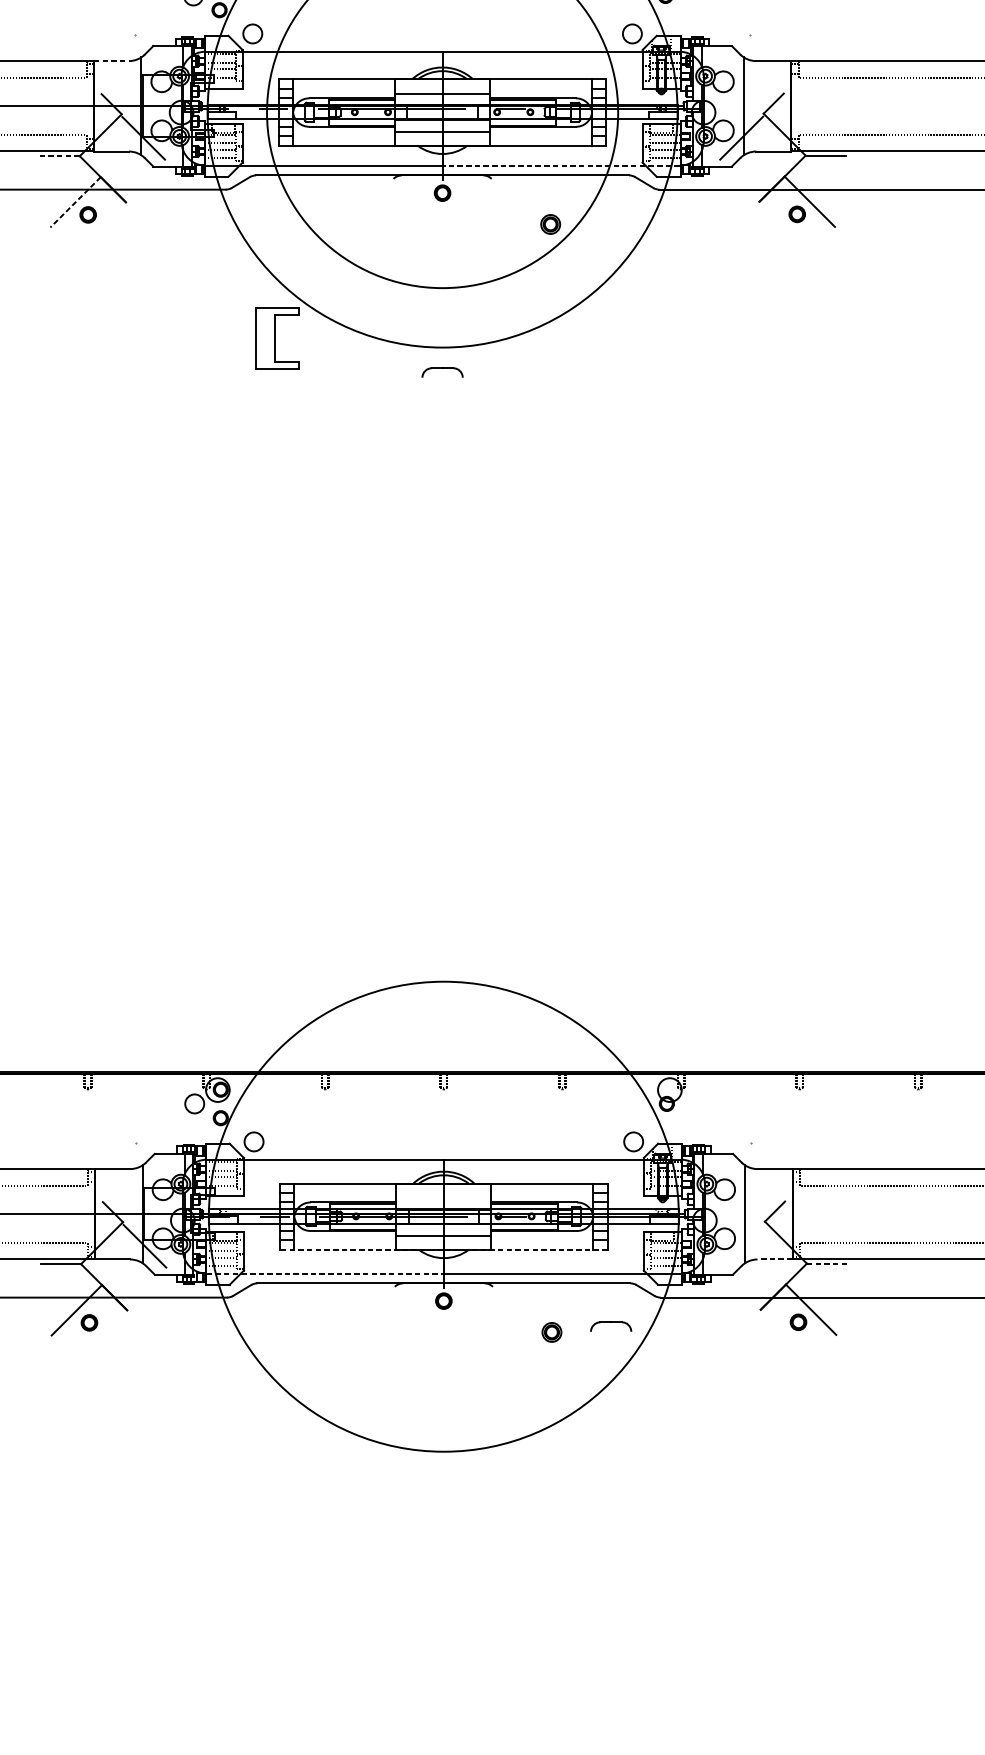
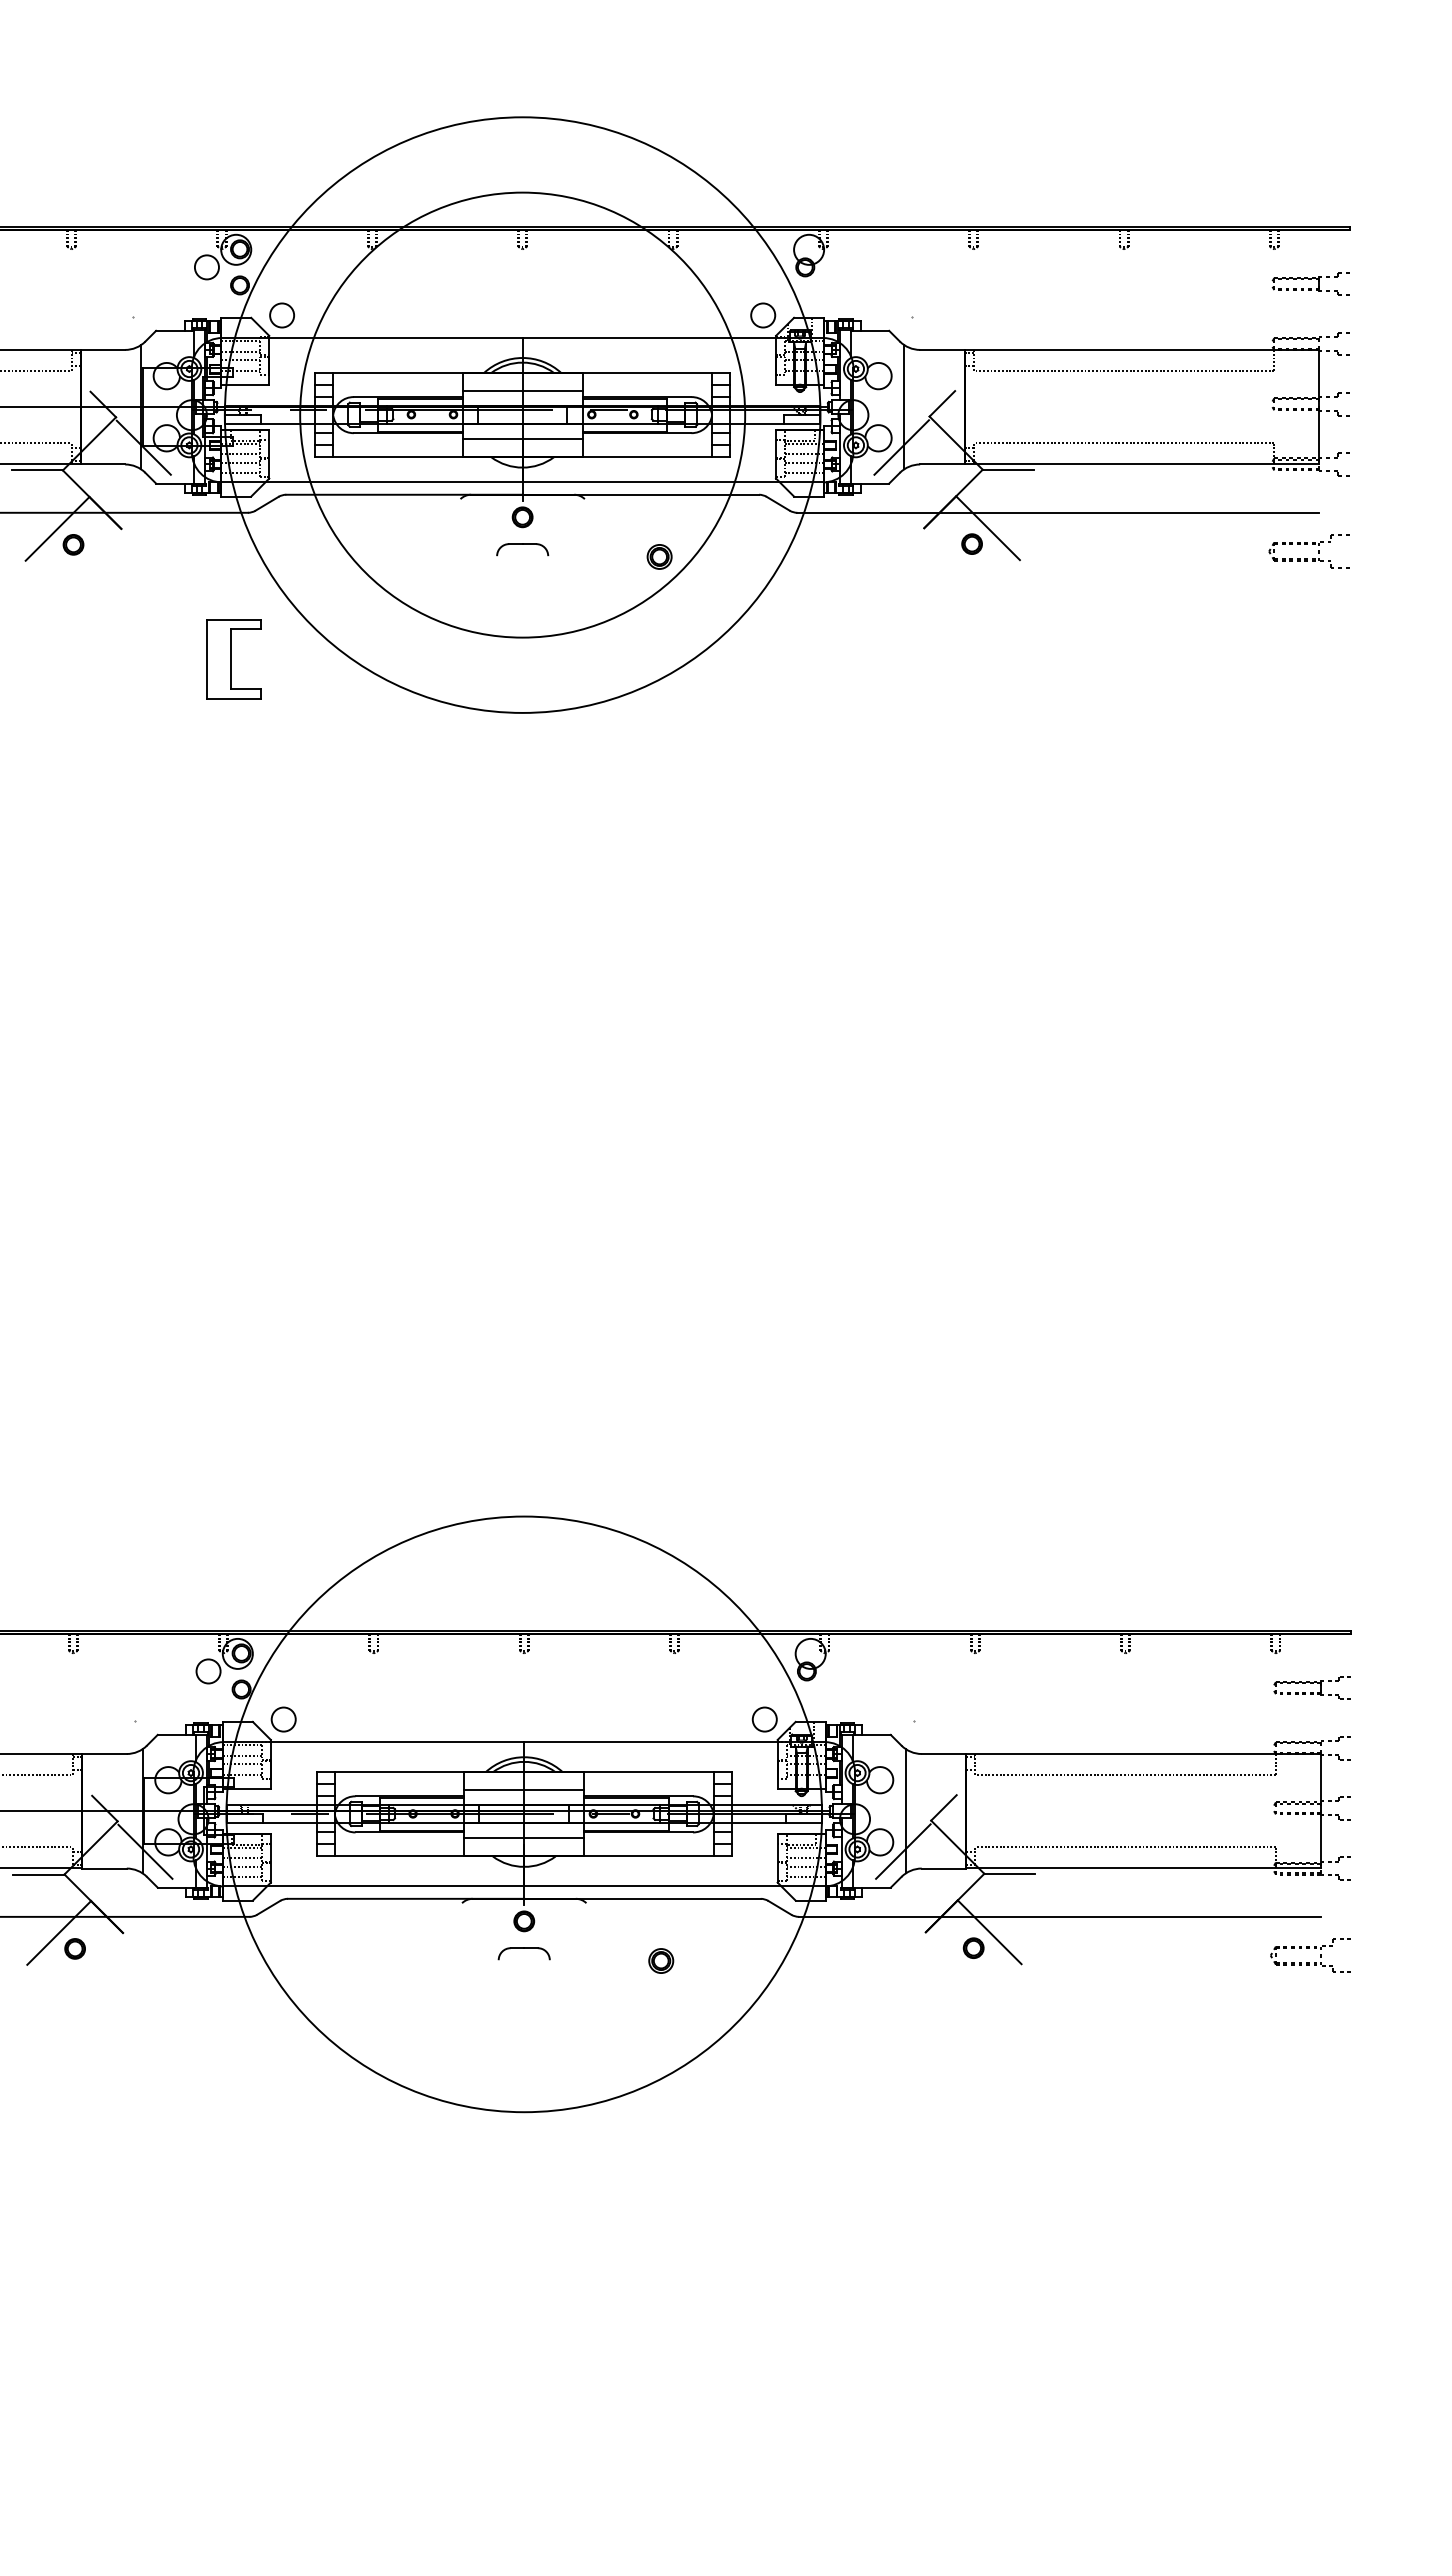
line: (111, 60) -> (103, 349), dashed -> solid
line: (59, 156) -> (37, 470), dashed -> solid
line: (560, 165) -> (672, 482), dashed -> solid
line: (75, 202) -> (57, 529), dashed -> solid
part: (276, 338) -> (233, 659), moved
part: (442, 372) -> (522, 549), moved
line: (444, 1197) -> (524, 1790), added
line: (743, 1246) -> (903, 1851), added
line: (443, 1249) -> (523, 1856), dashed -> solid
line: (774, 1259) -> (943, 1868), dashed -> solid
line: (826, 1263) -> (1009, 1873), dashed -> solid
line: (325, 1273) -> (374, 1886), dashed -> solid
part: (610, 1326) -> (523, 1953), moved

